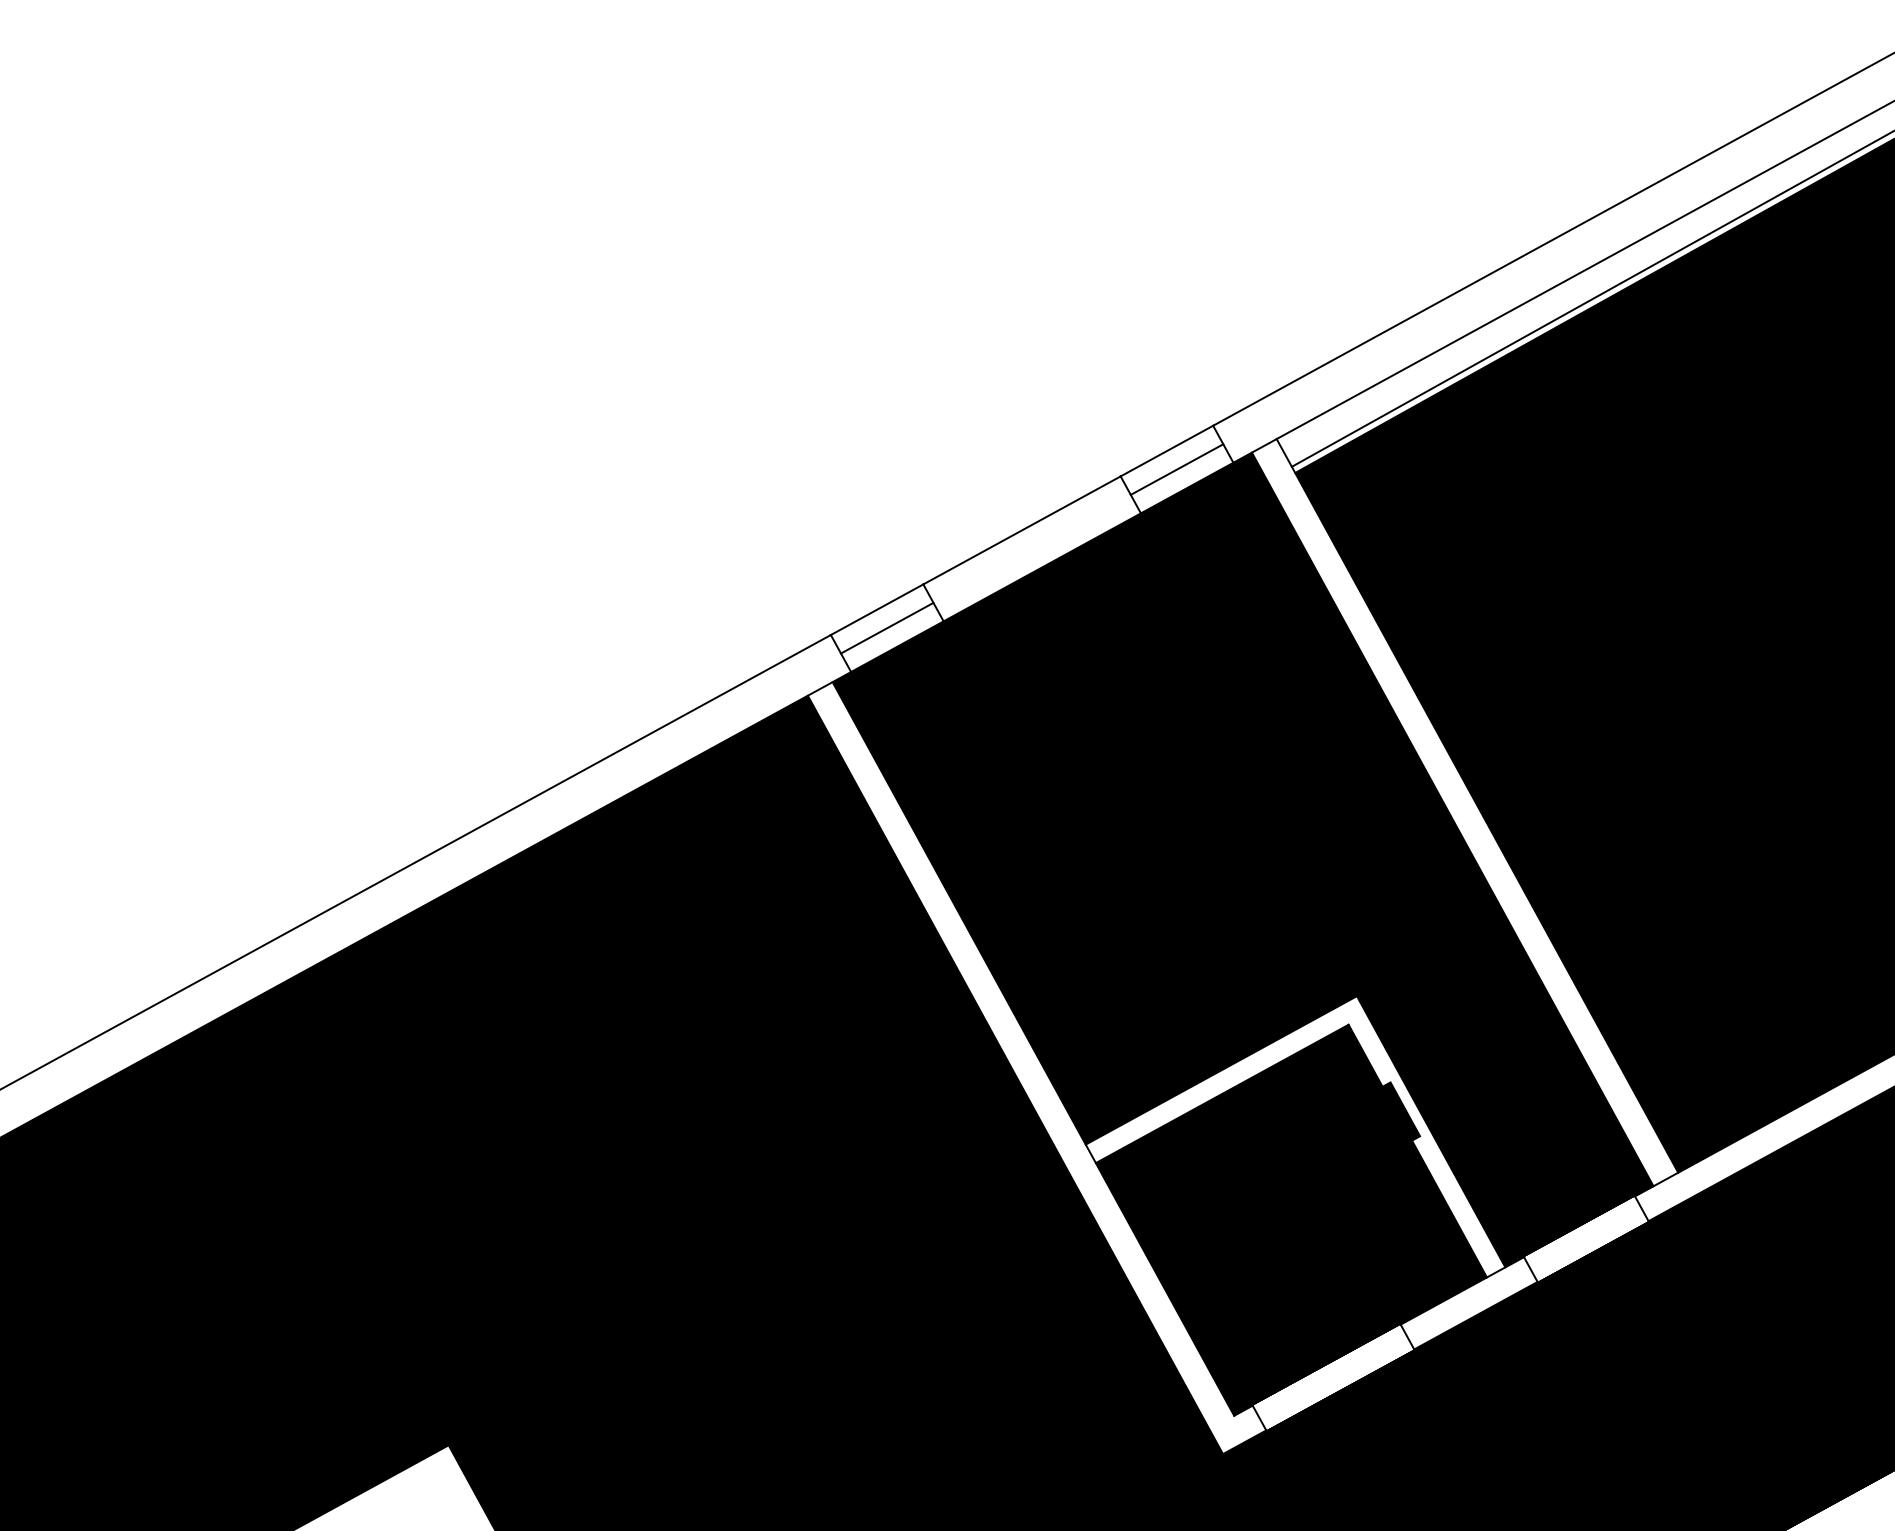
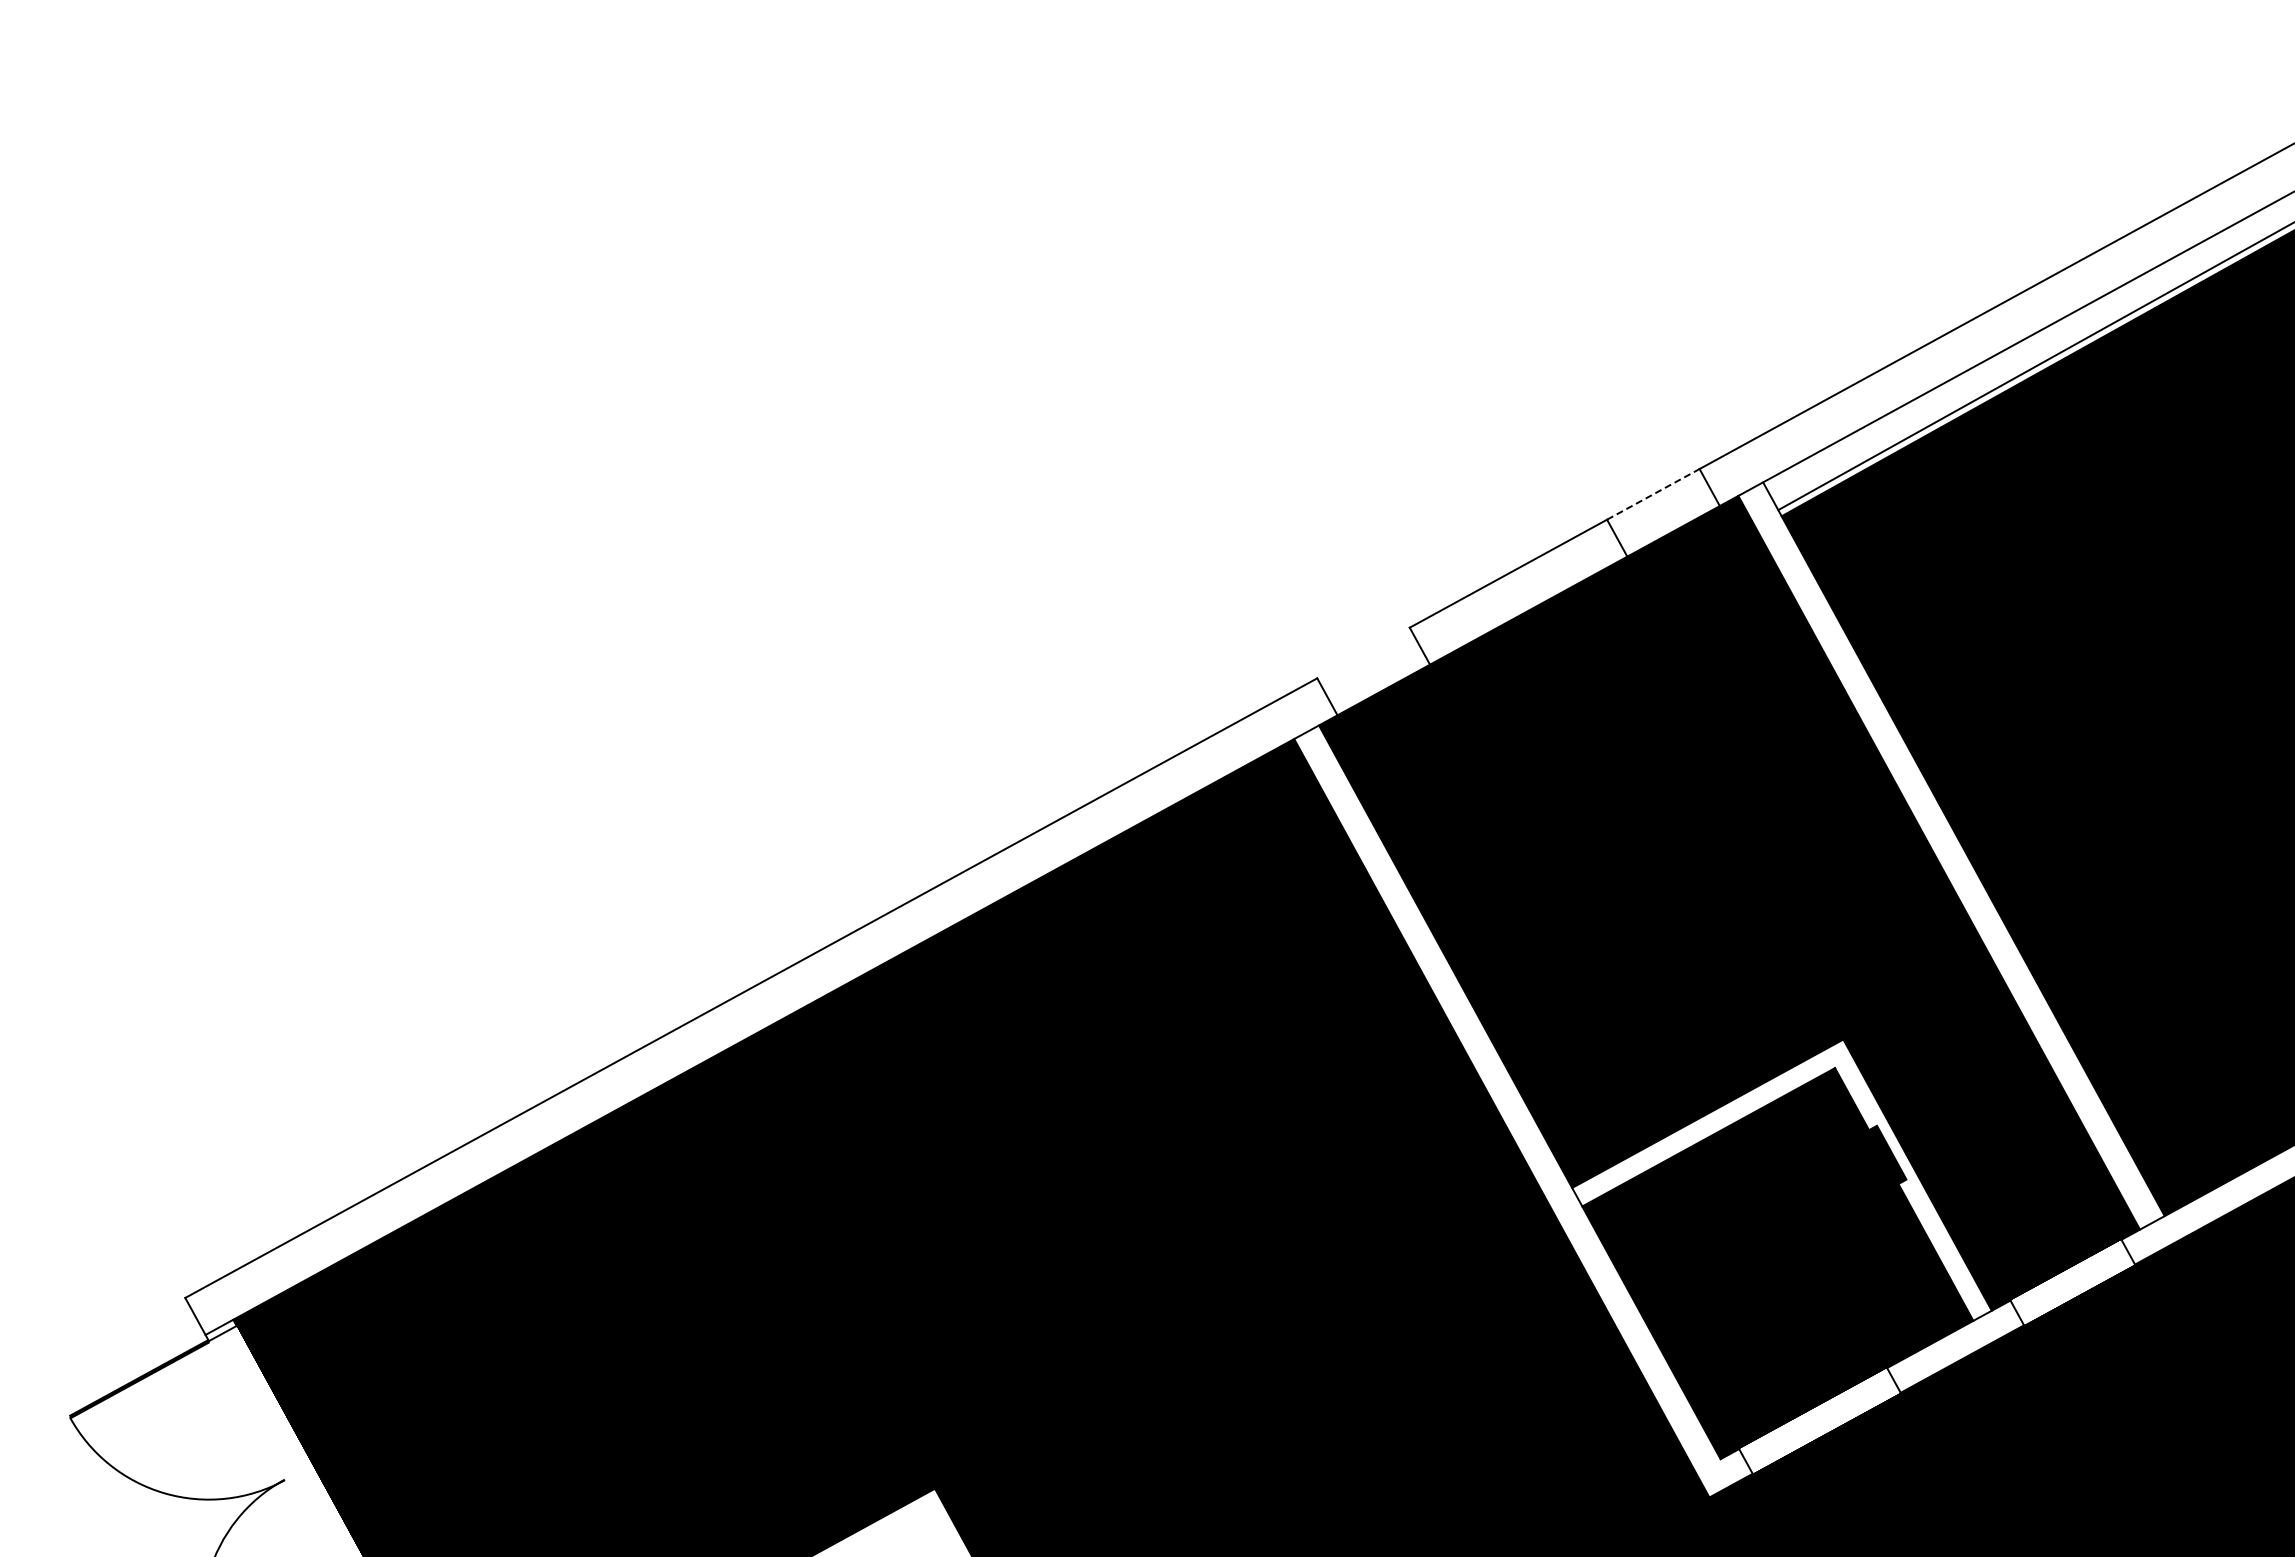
line: (1167, 451) -> (1653, 494), solid -> dashed
line: (1177, 469) -> (1663, 512), removed
line: (877, 609) -> (1363, 652), removed
line: (887, 628) -> (1373, 671), removed

